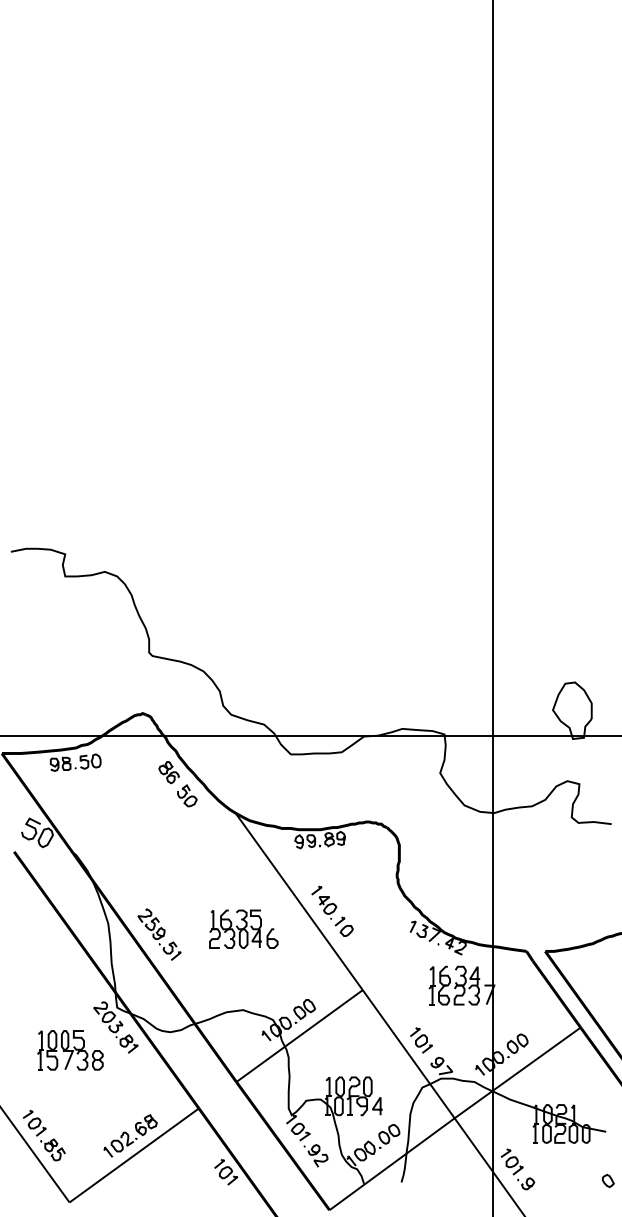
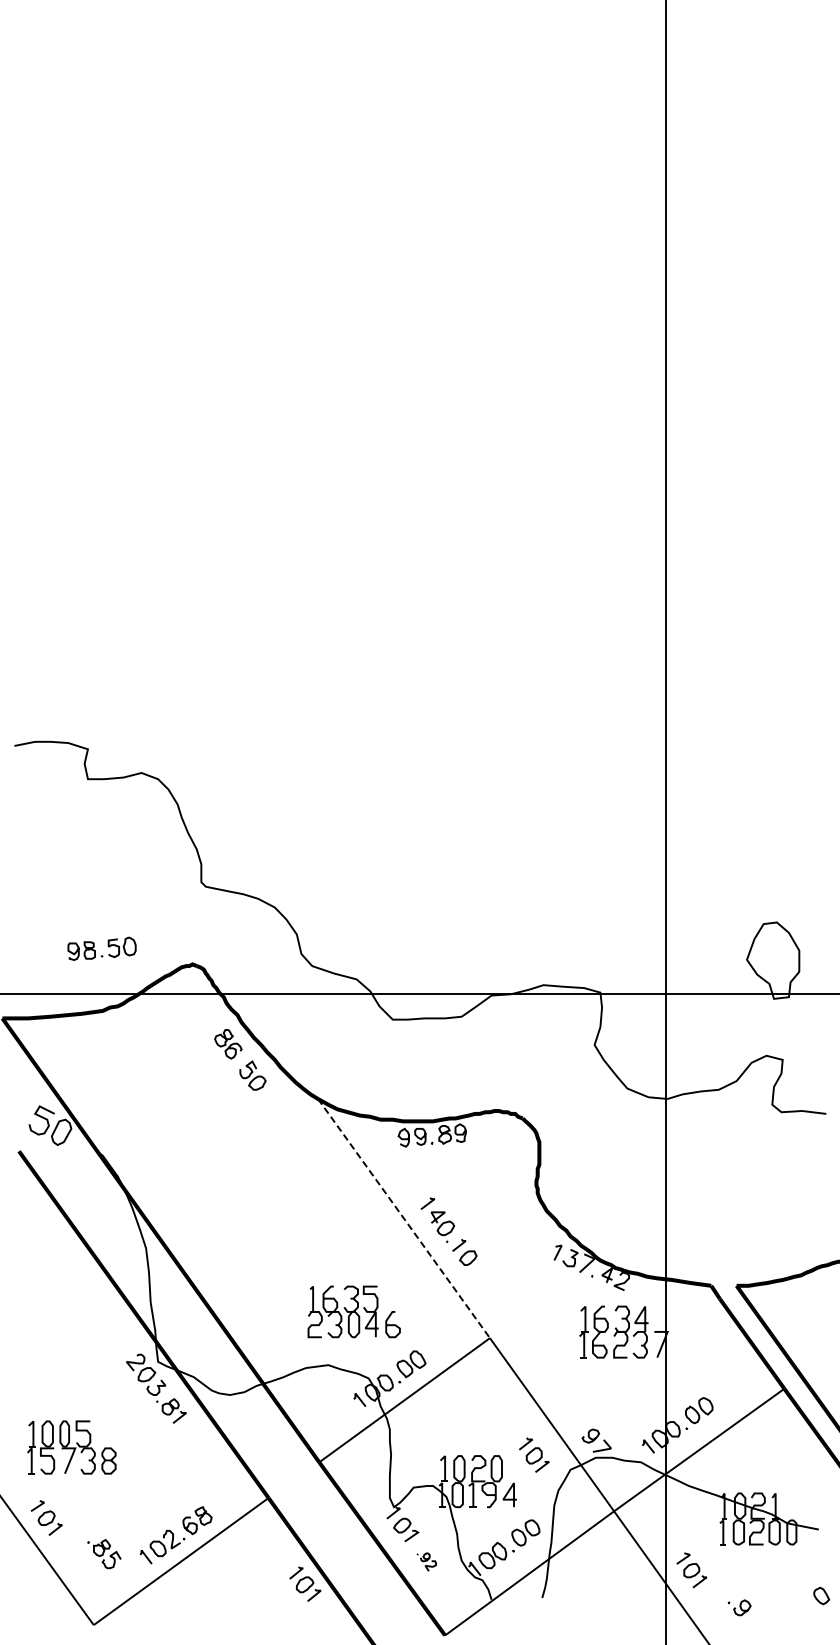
part: (79, 760) -> (107, 946), moved
line: (299, 901) -> (404, 1218), solid -> dashed
part: (243, 928) -> (353, 1311), moved
part: (158, 934) -> (214, 1263), removed
part: (421, 1039) -> (534, 1454), moved
part: (70, 1050) -> (71, 1447), moved
part: (53, 1150) -> (104, 1554), moved
part: (315, 1155) -> (426, 1561), size x0.6
part: (525, 1183) -> (739, 1607), moved

